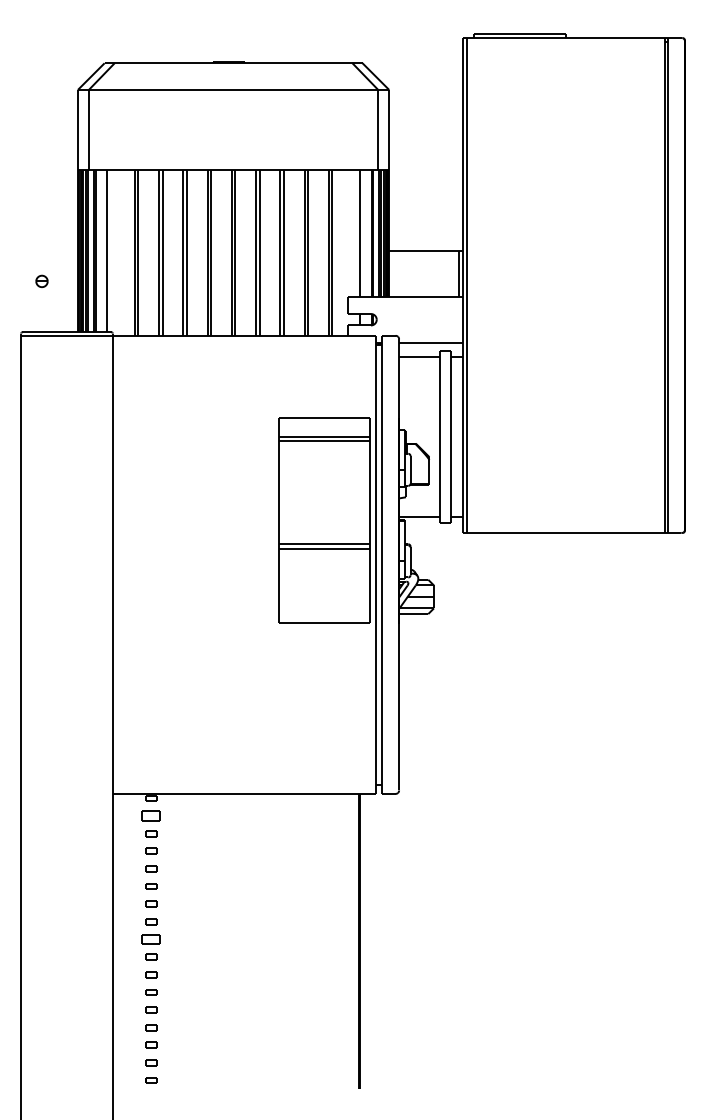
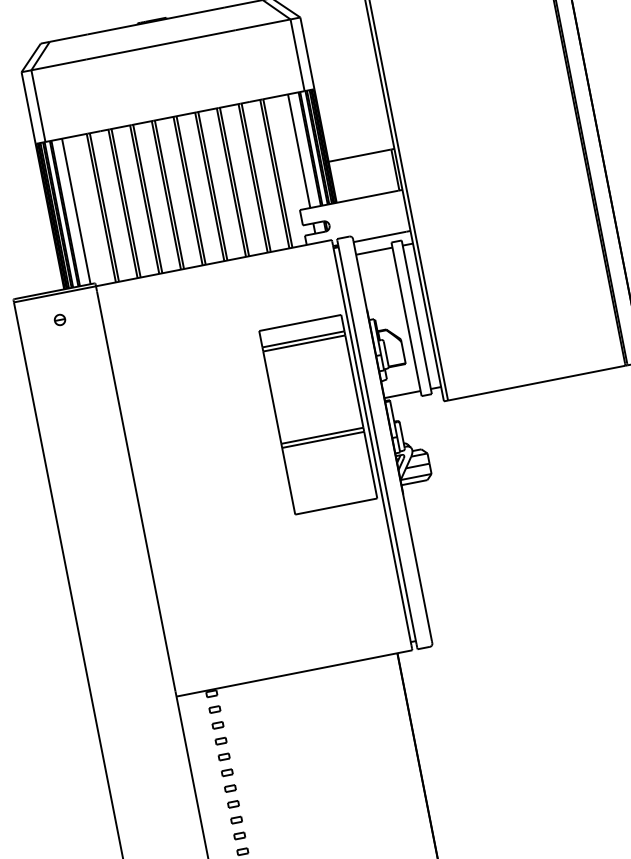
part: (41, 280) -> (59, 319), moved
part: (151, 815) -> (214, 709), size x0.62
part: (151, 939) -> (236, 820), size x0.62

